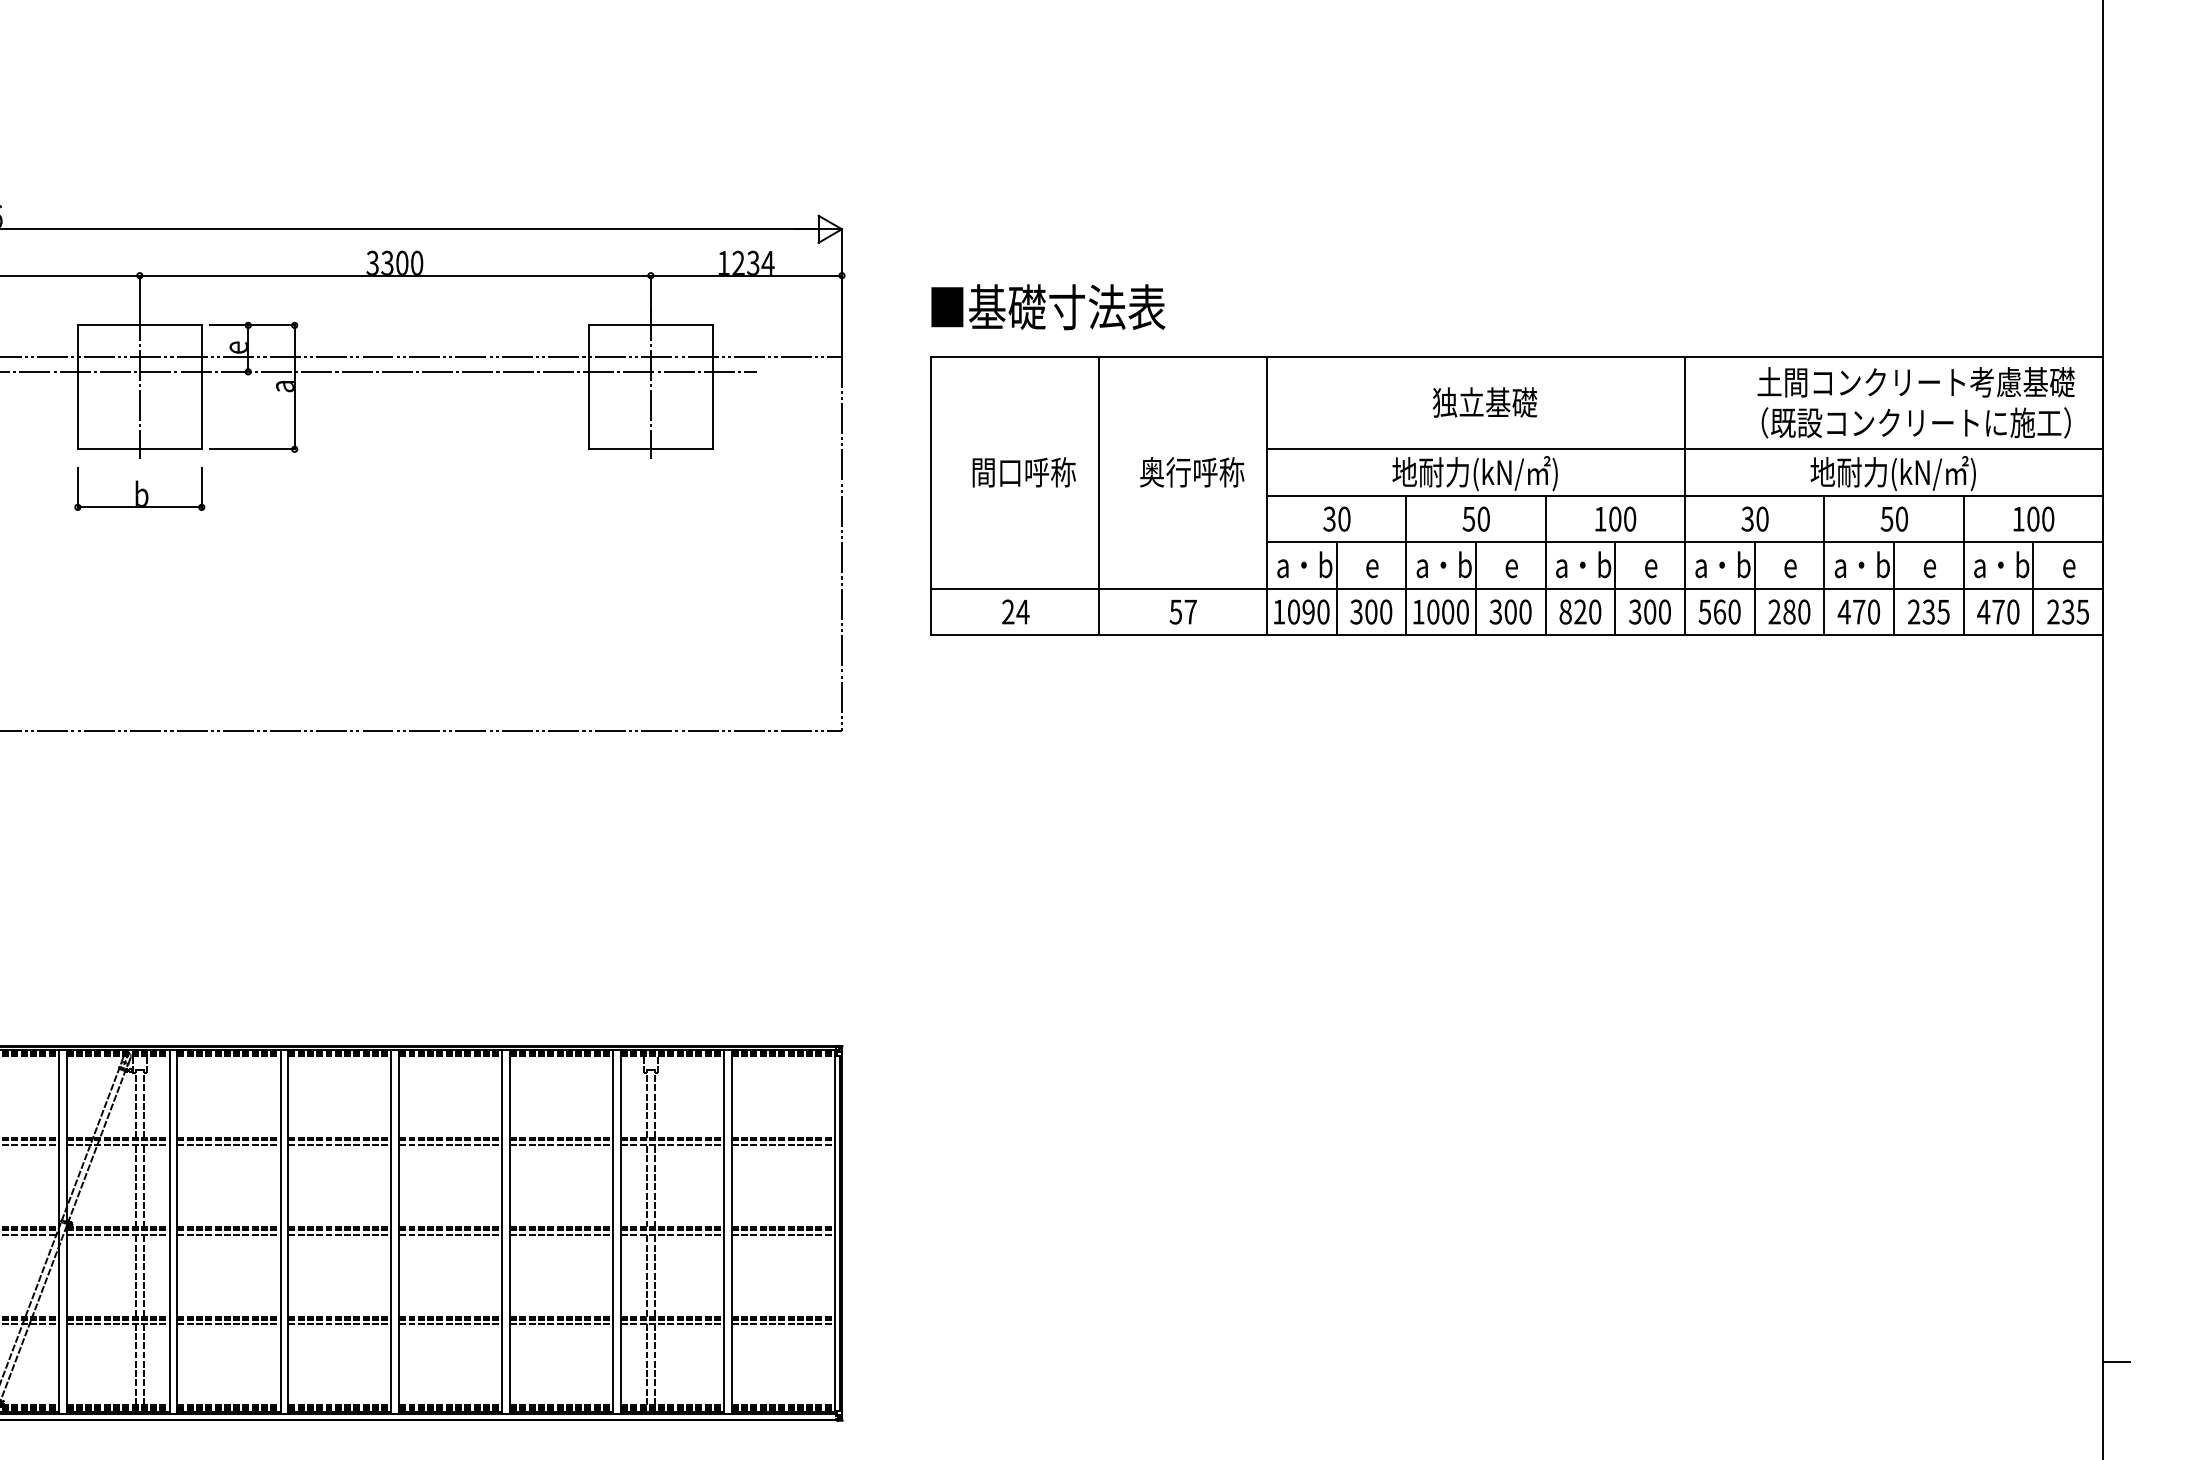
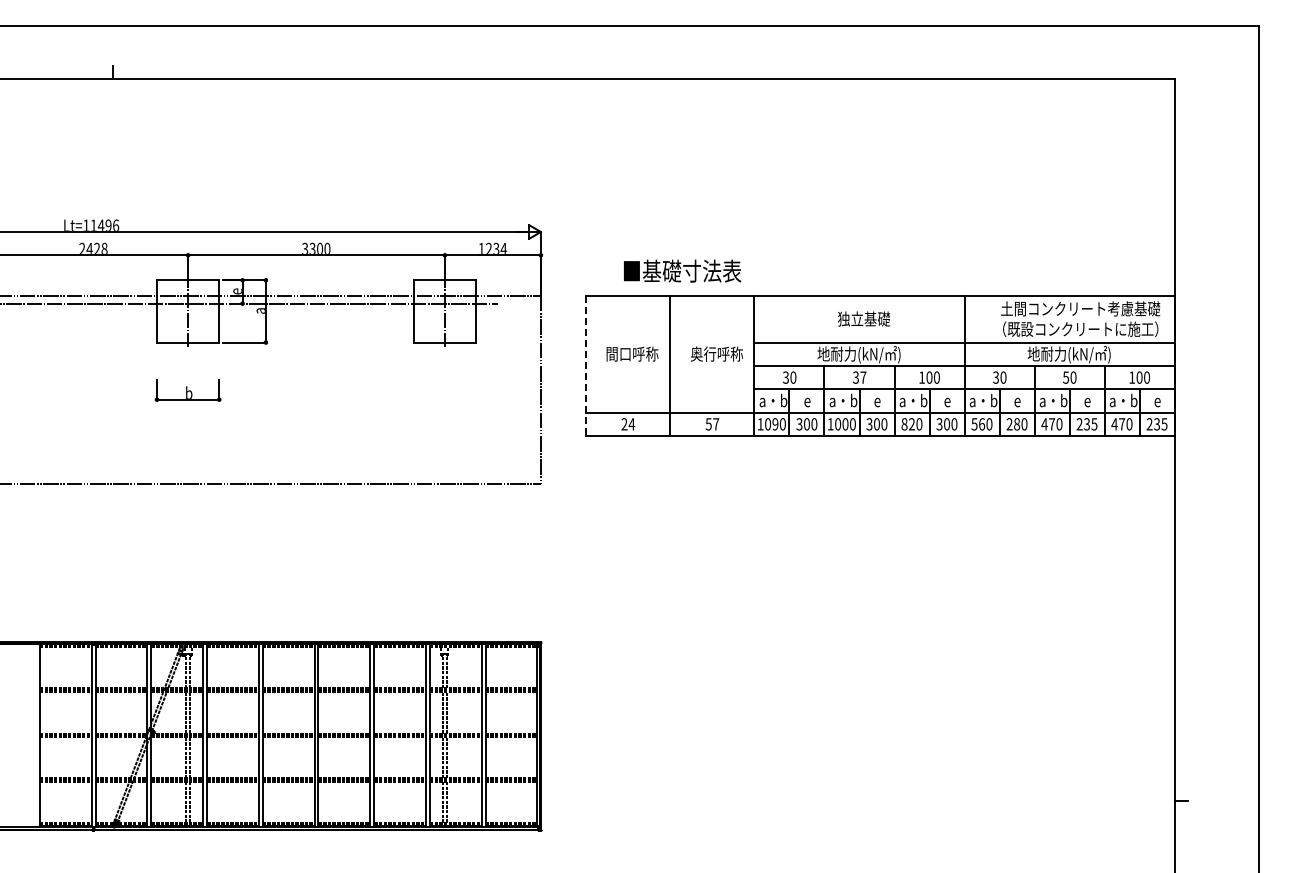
text: (1048, 305) -> (682, 270), moved
part: (138, 489) -> (187, 390), moved
line: (930, 496) -> (585, 366), solid -> dashed
text: (1475, 518) -> (859, 377), 50 -> 37

